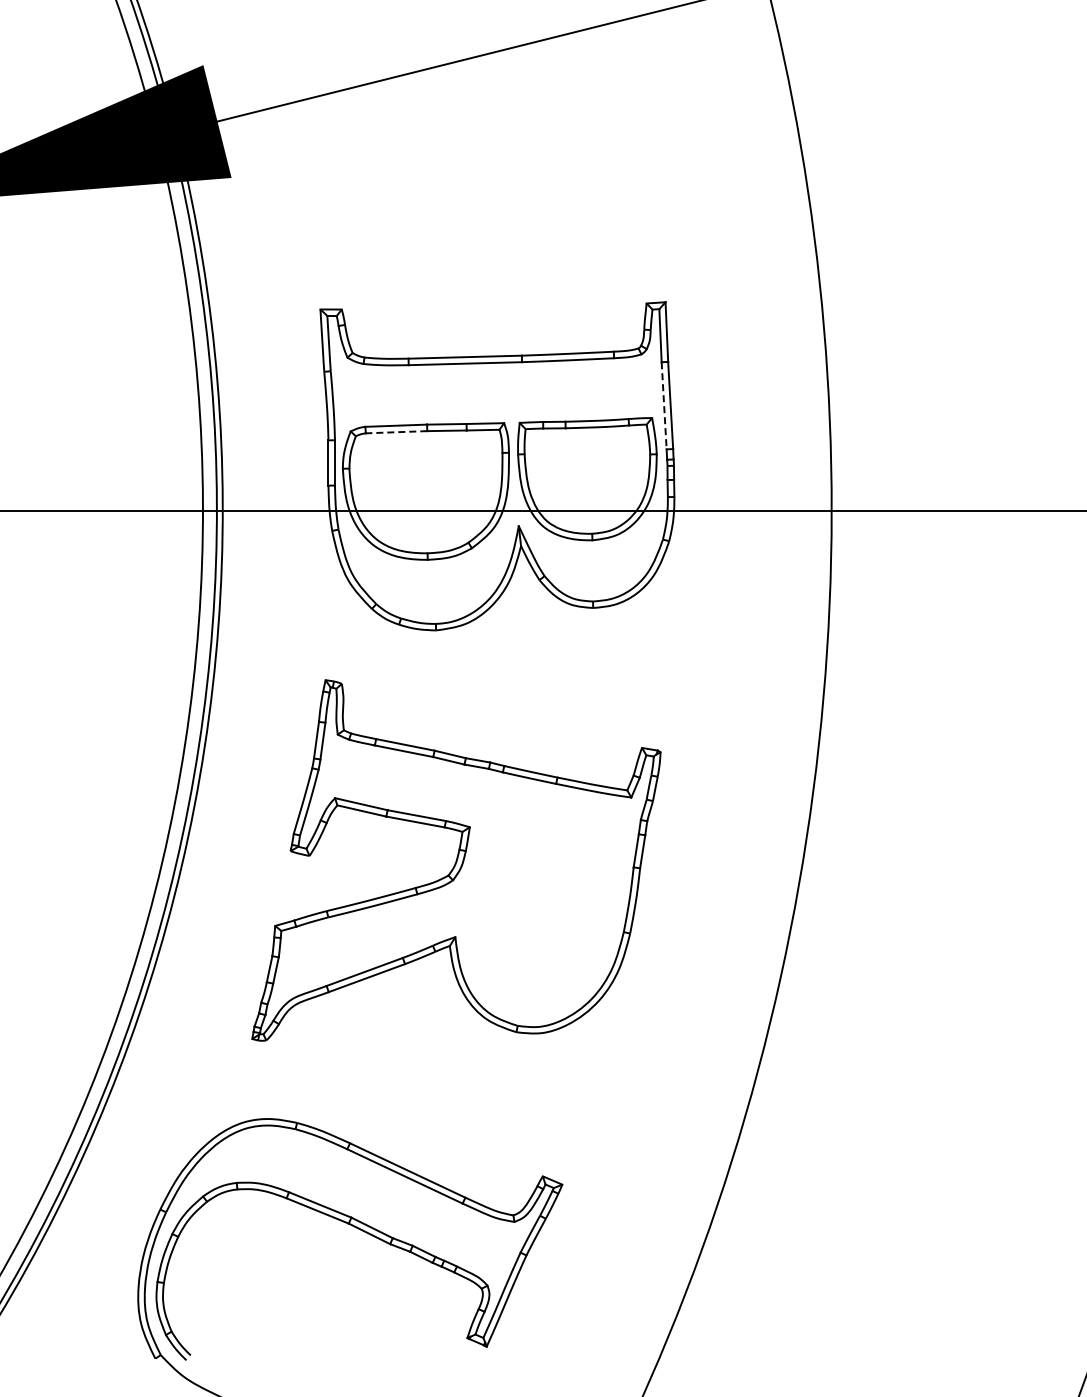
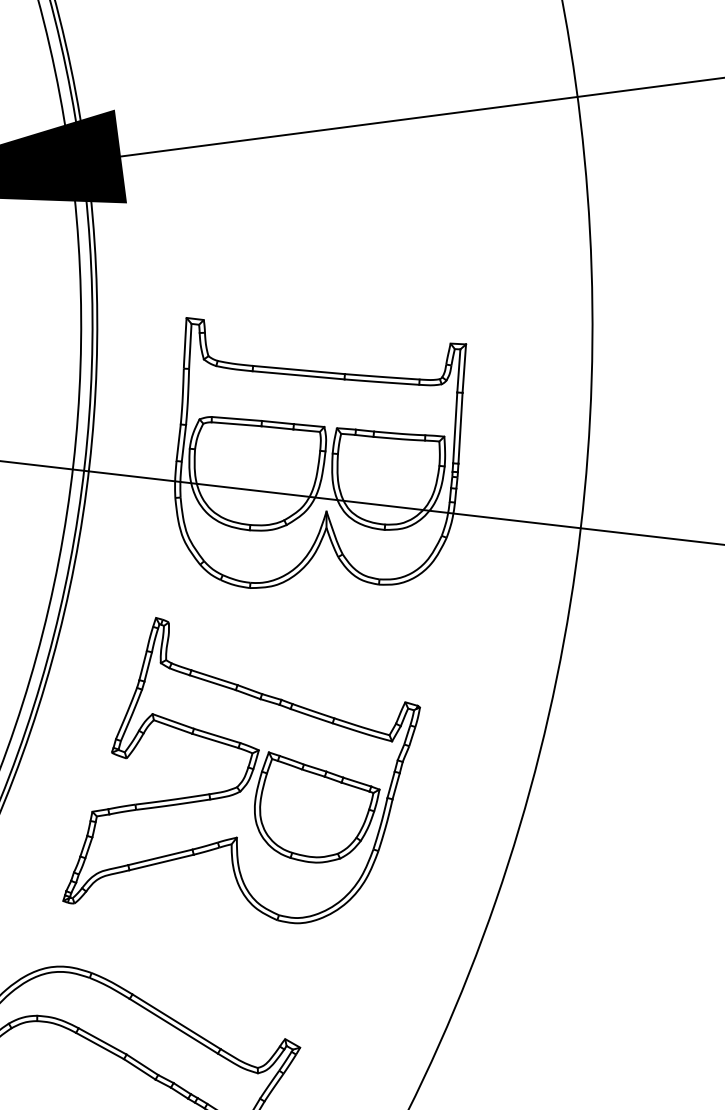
line: (664, 405) -> (455, 427), dashed -> solid
line: (396, 432) -> (236, 424), dashed -> solid
part: (547, 892) -> (315, 810), added

